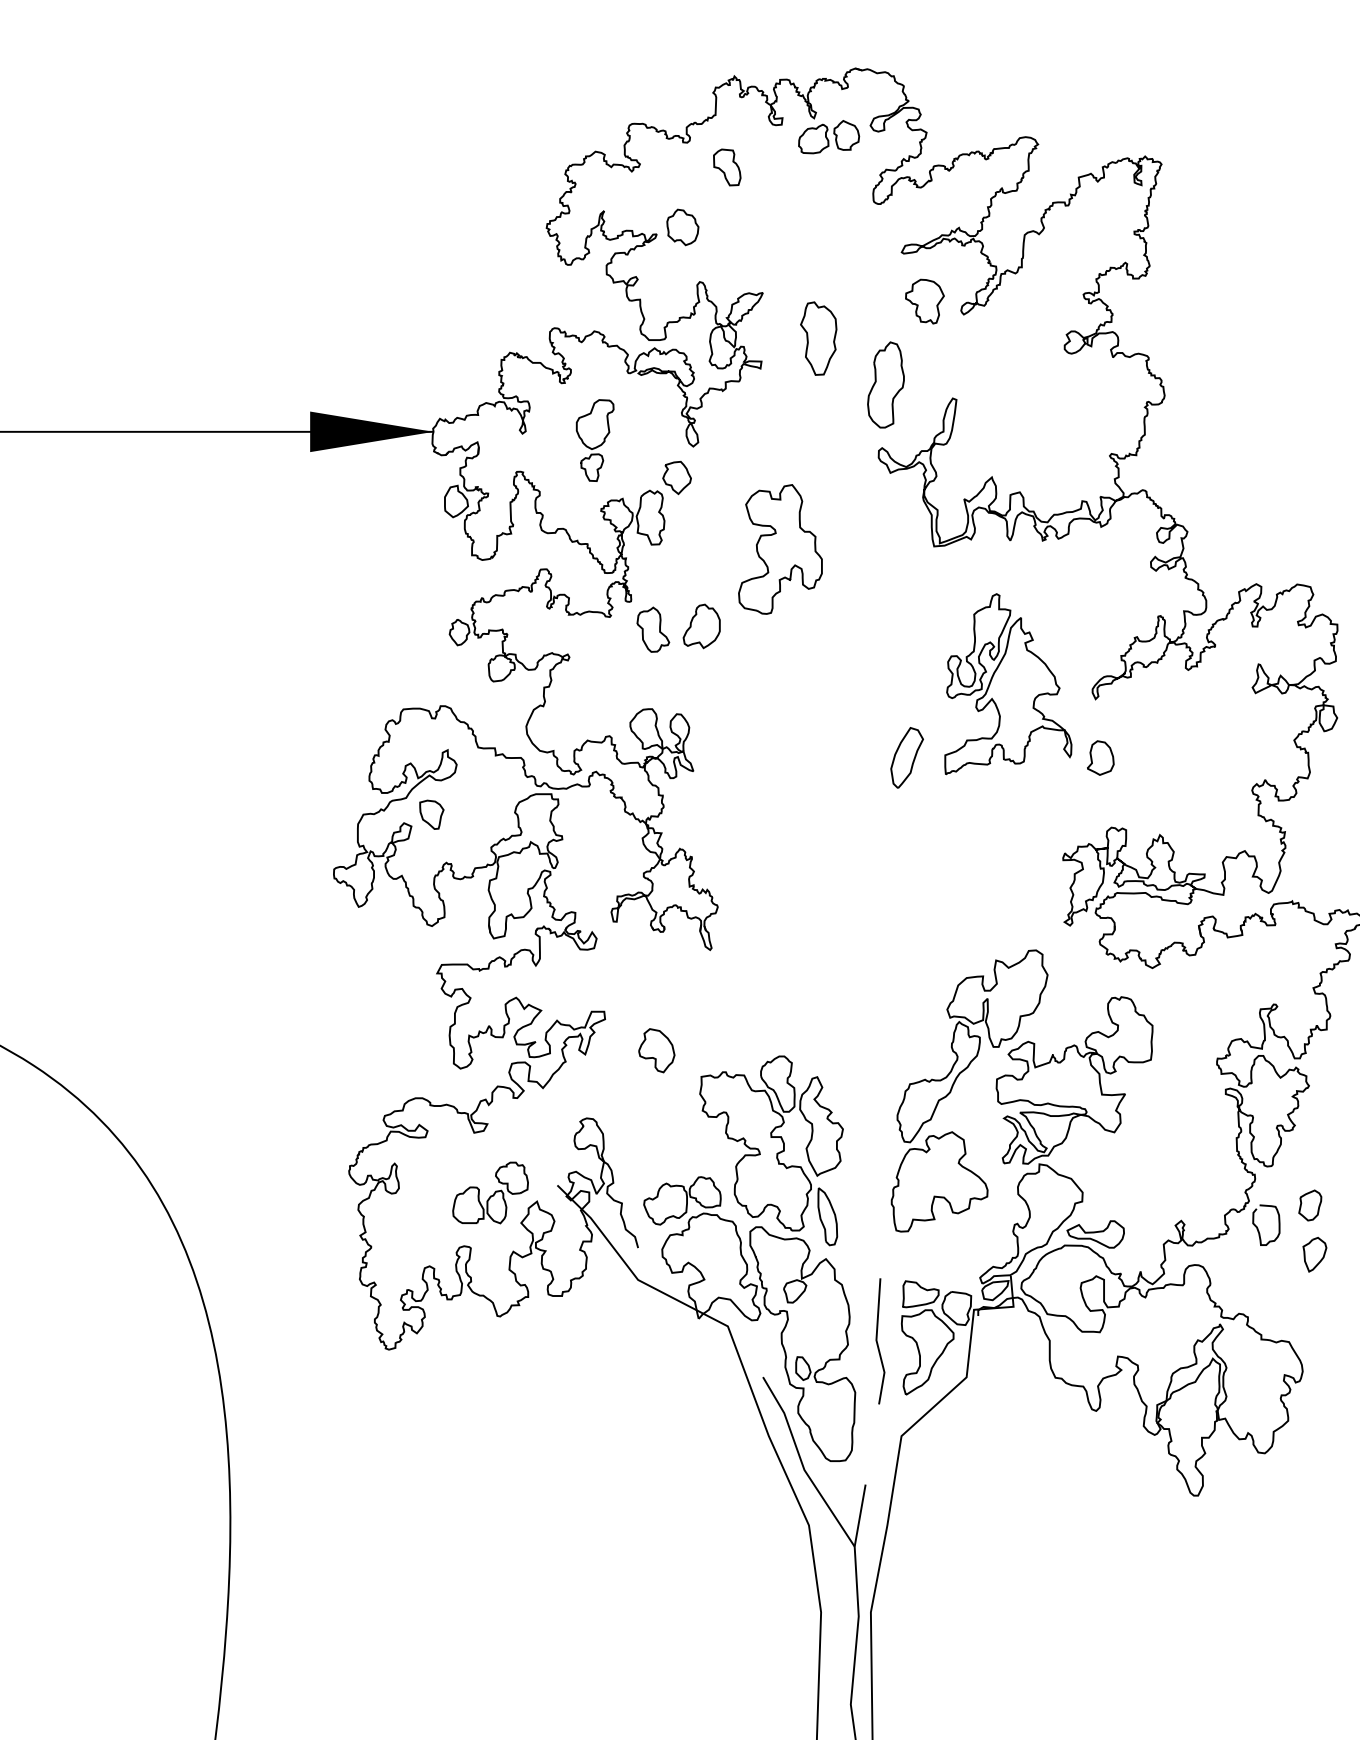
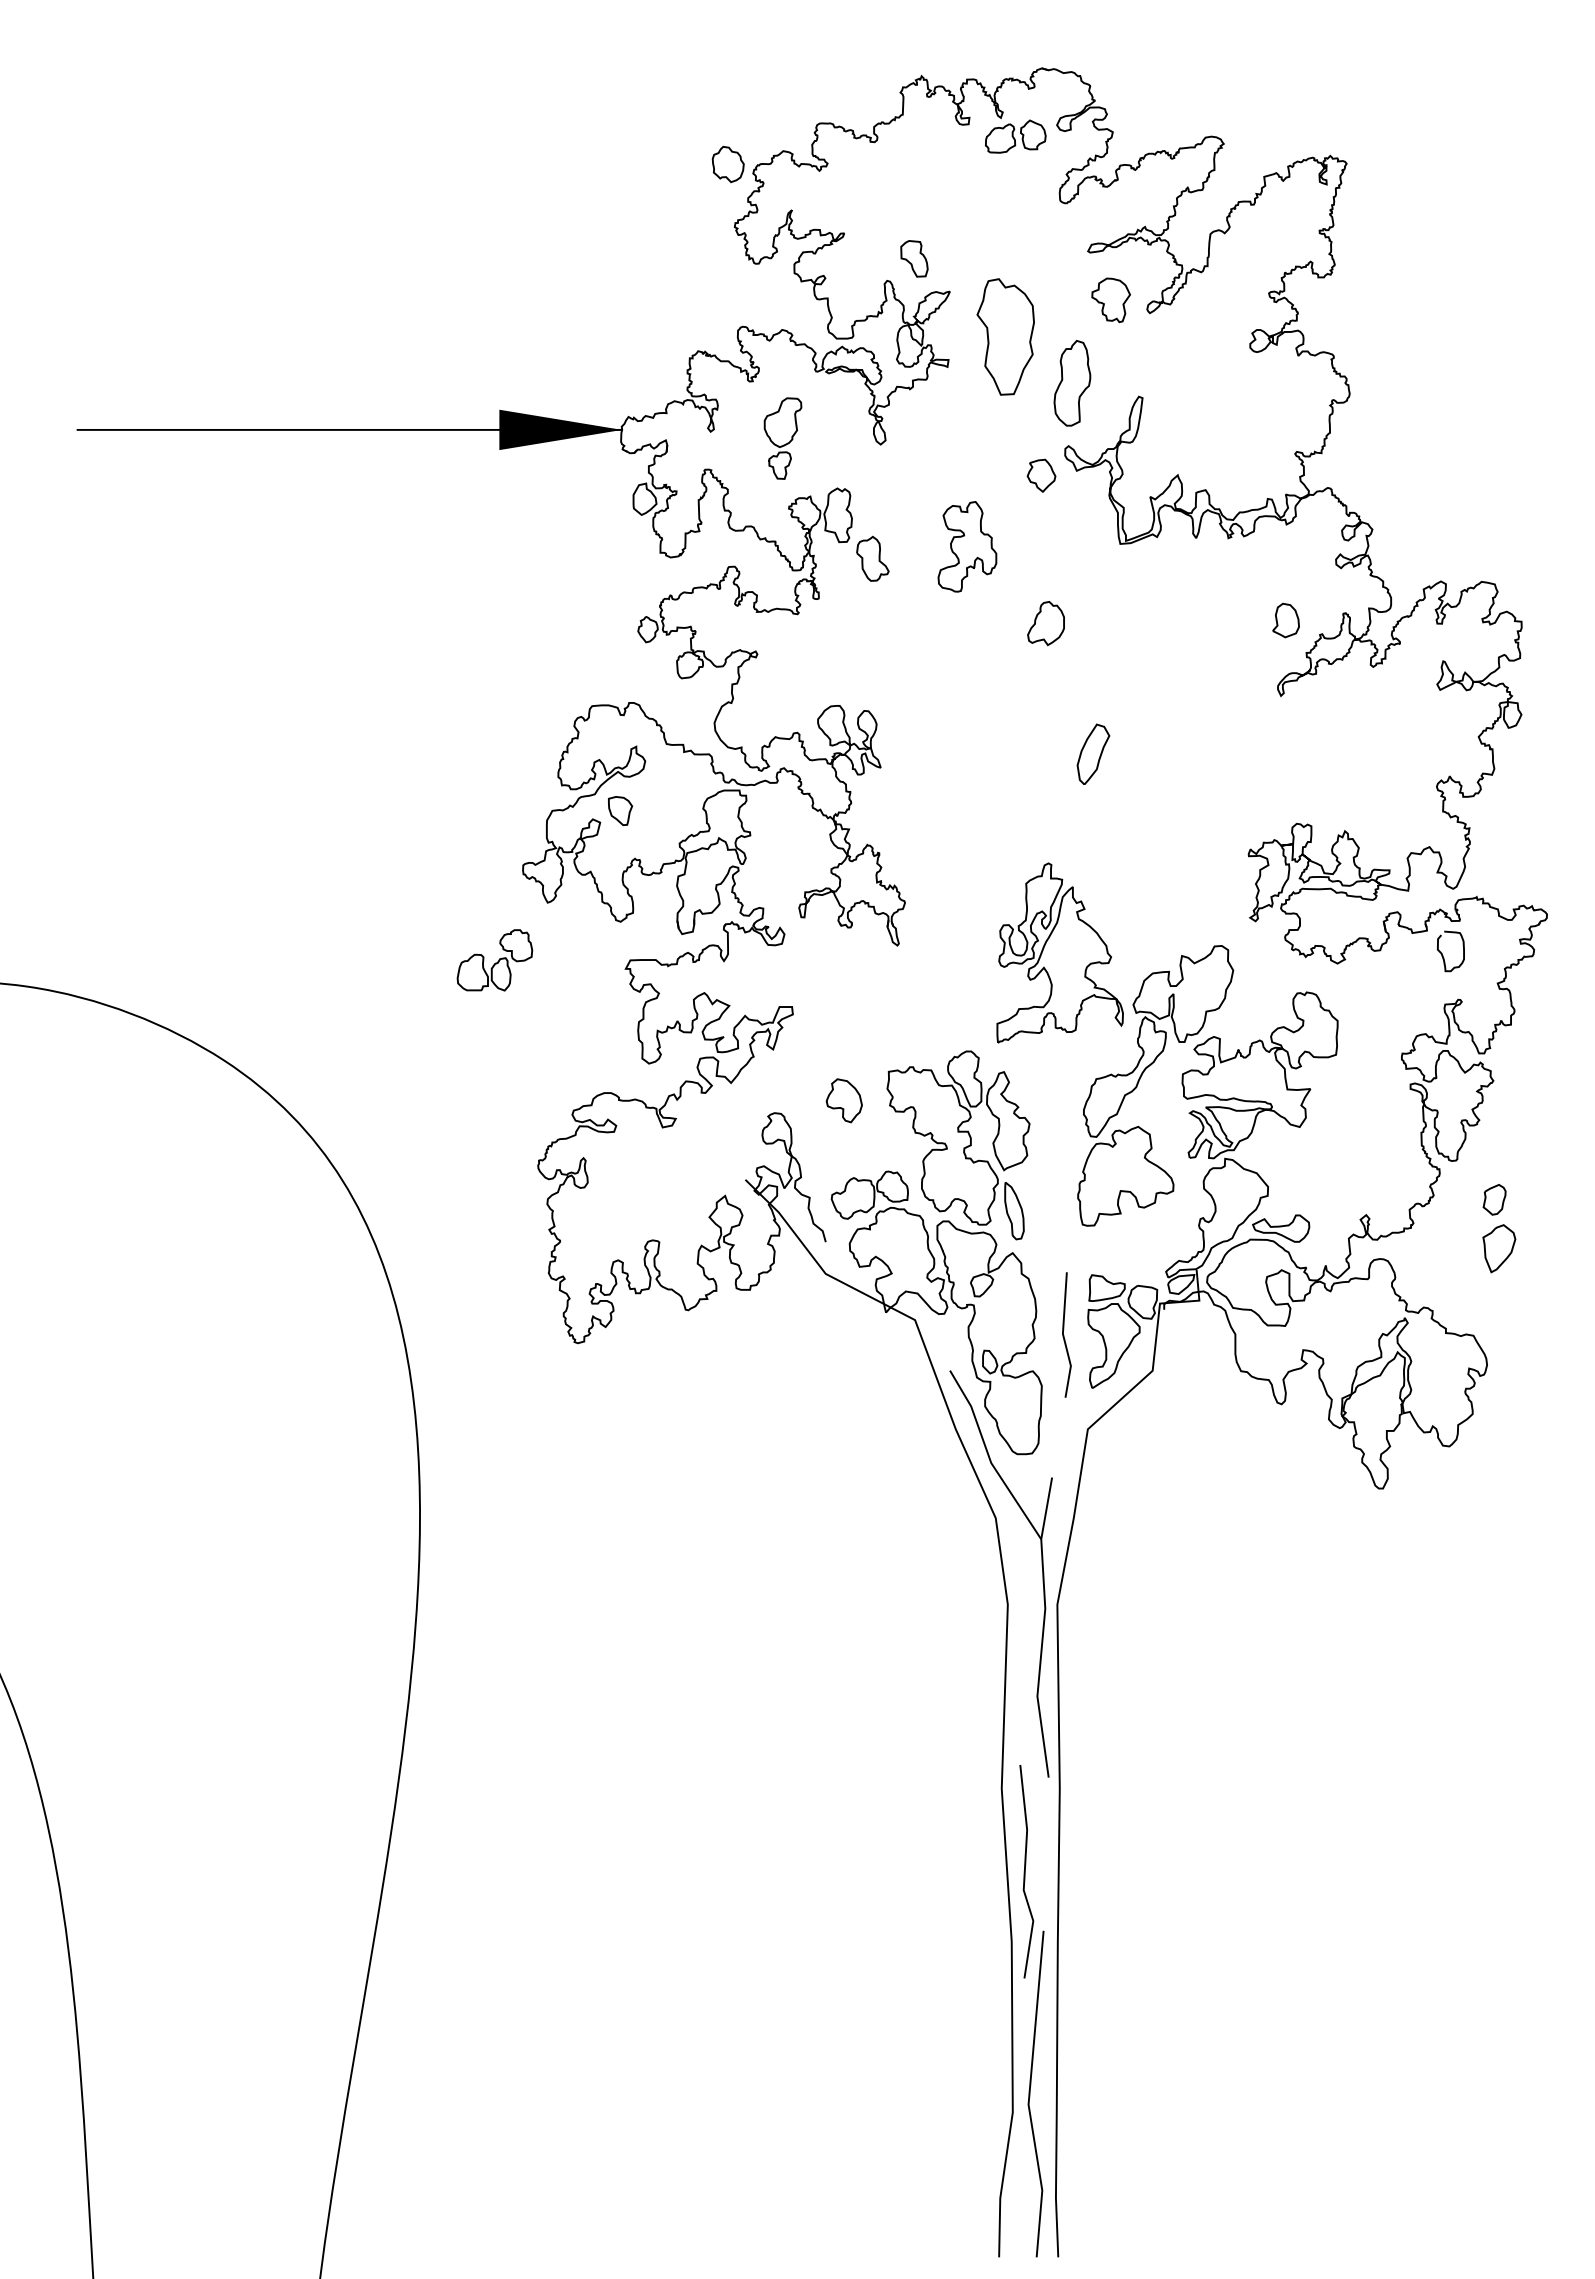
part: (727, 167) -> (914, 258), moved
part: (682, 227) -> (727, 164), moved
part: (817, 338) -> (1004, 337), size x1.6
part: (677, 477) -> (1041, 475), moved
part: (780, 548) -> (967, 546), size x0.7
part: (701, 626) -> (1045, 623), moved
part: (652, 629) -> (872, 558), moved
part: (1007, 683) -> (1059, 952), moved
part: (1100, 758) -> (1285, 620), moved
part: (655, 1050) -> (843, 1100), moved
part: (490, 1193) -> (494, 960), moved
curve: (1258, 1229) -> (1443, 955), moved
part: (1314, 1254) -> (1498, 1248), size x1.4

